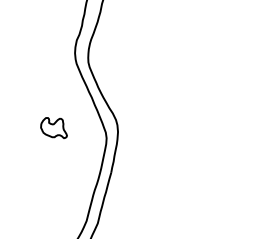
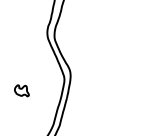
part: (53, 127) -> (21, 90), moved

